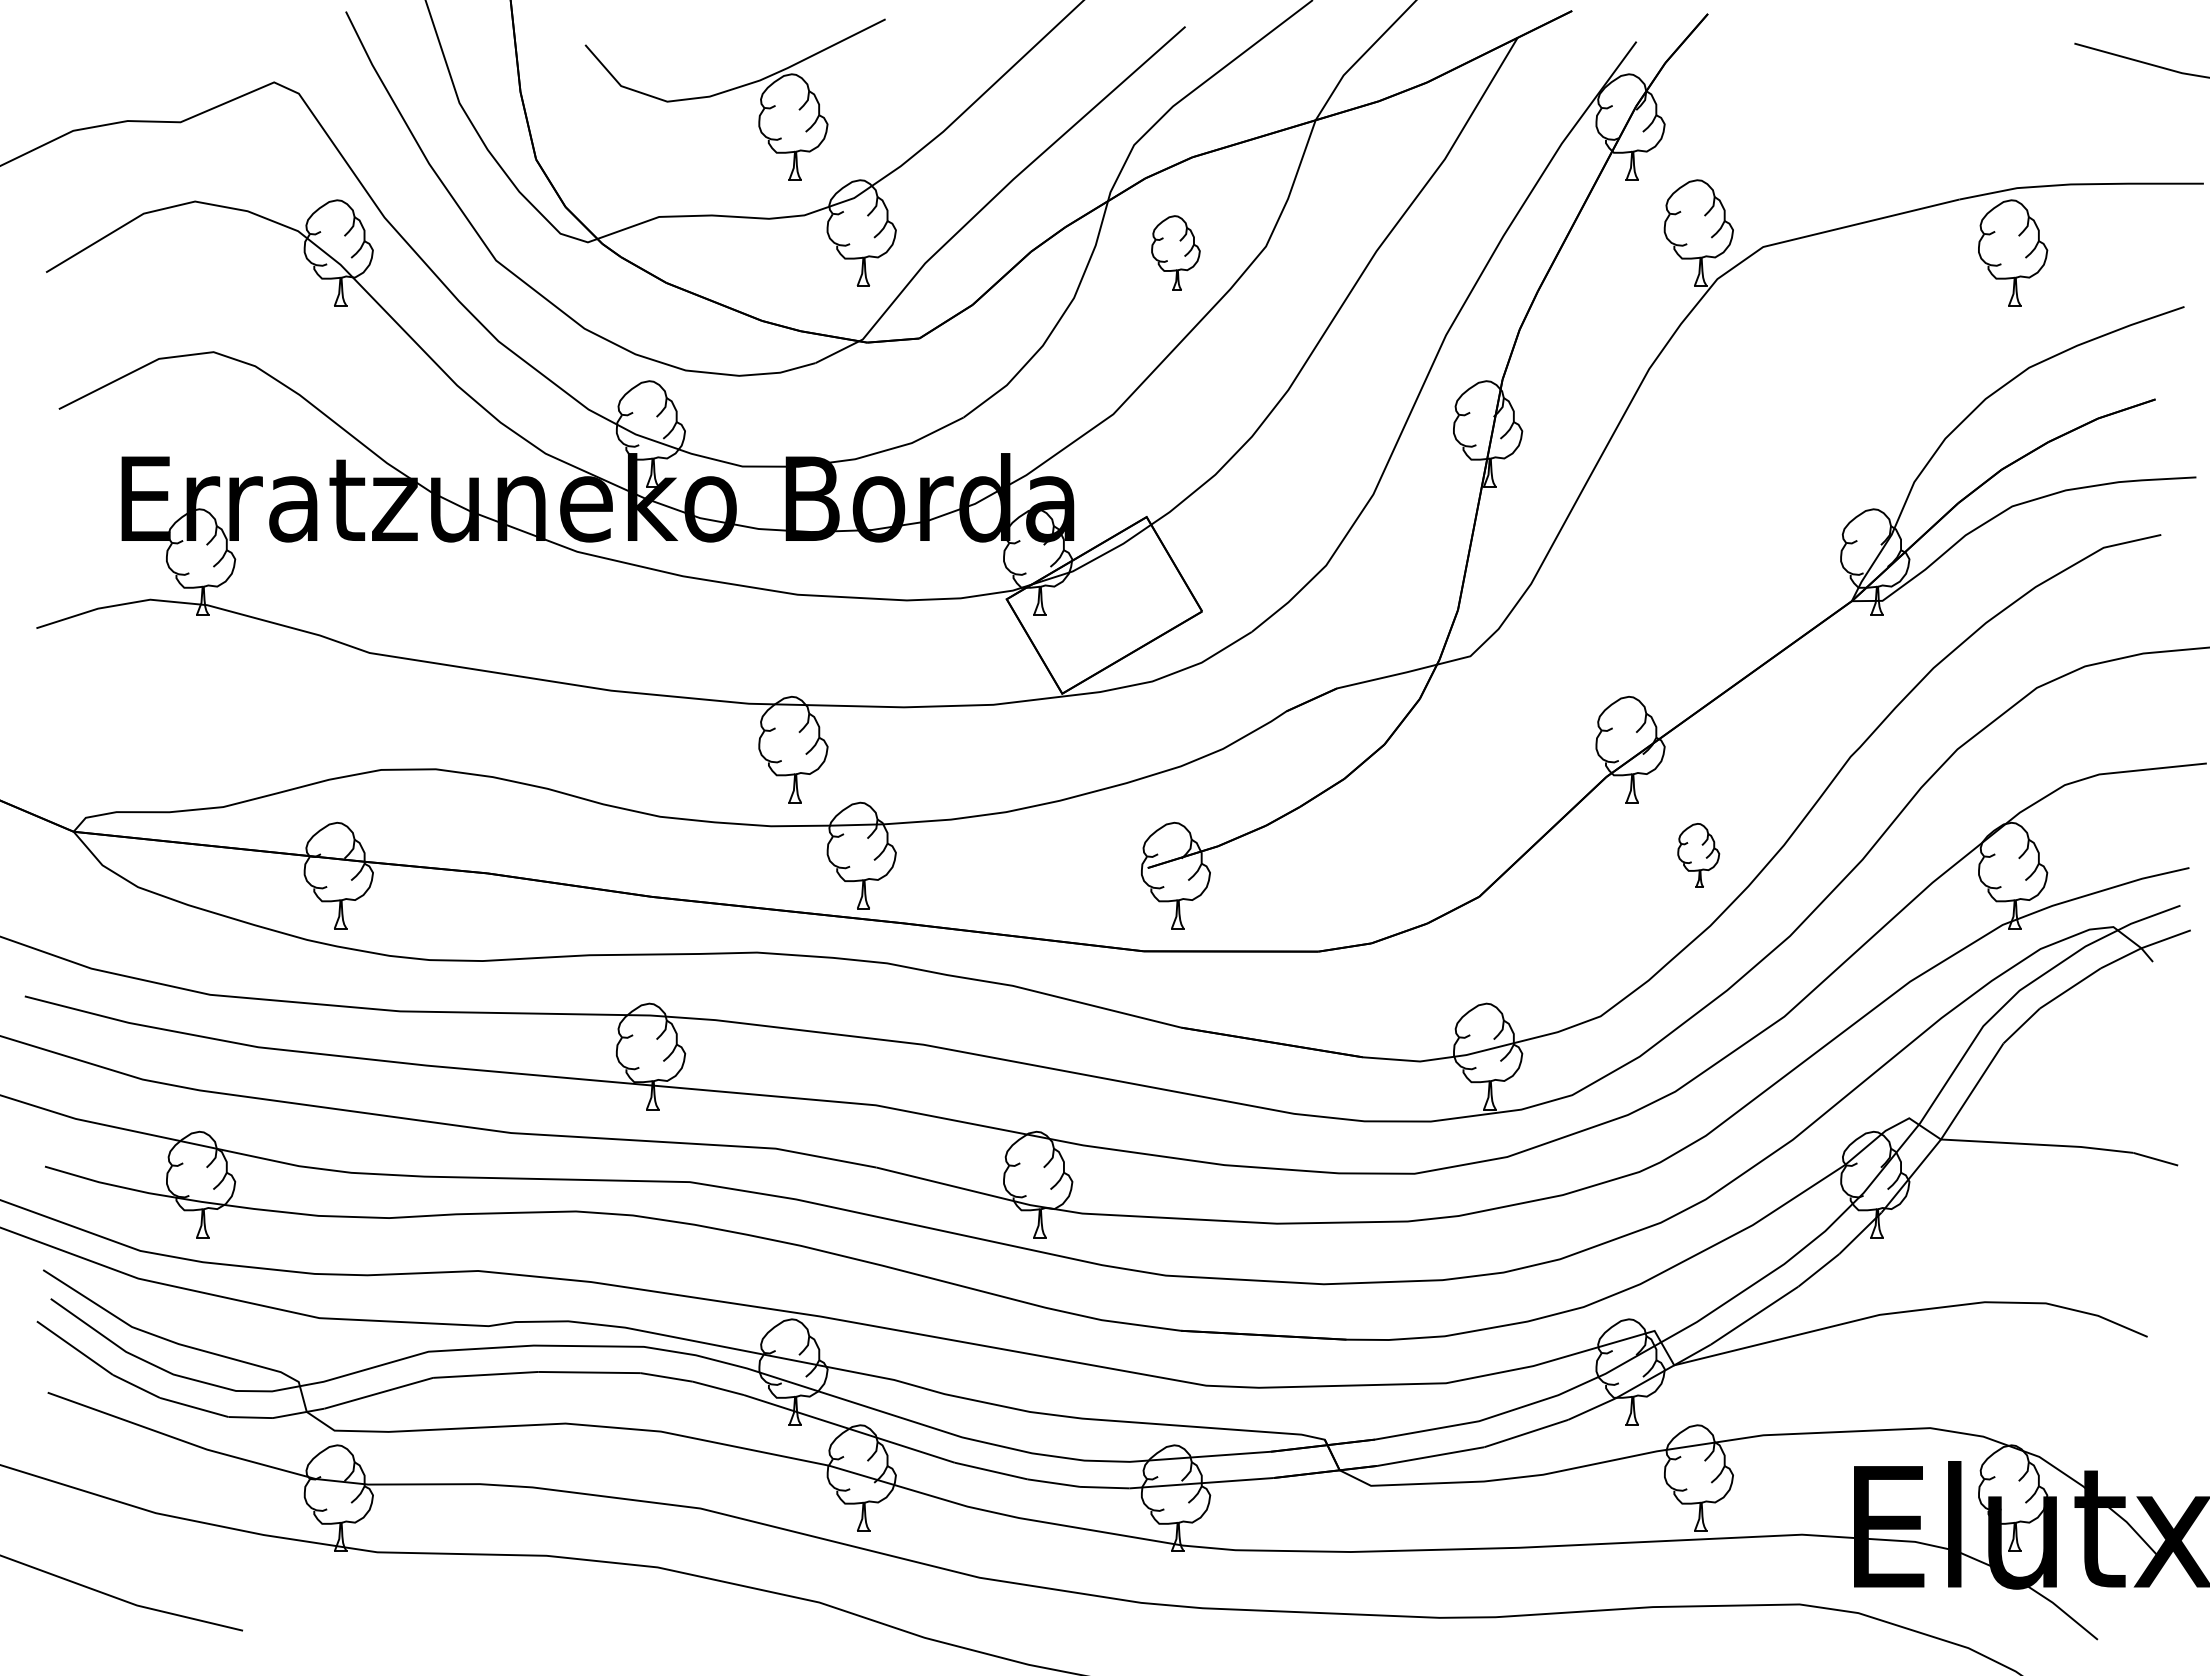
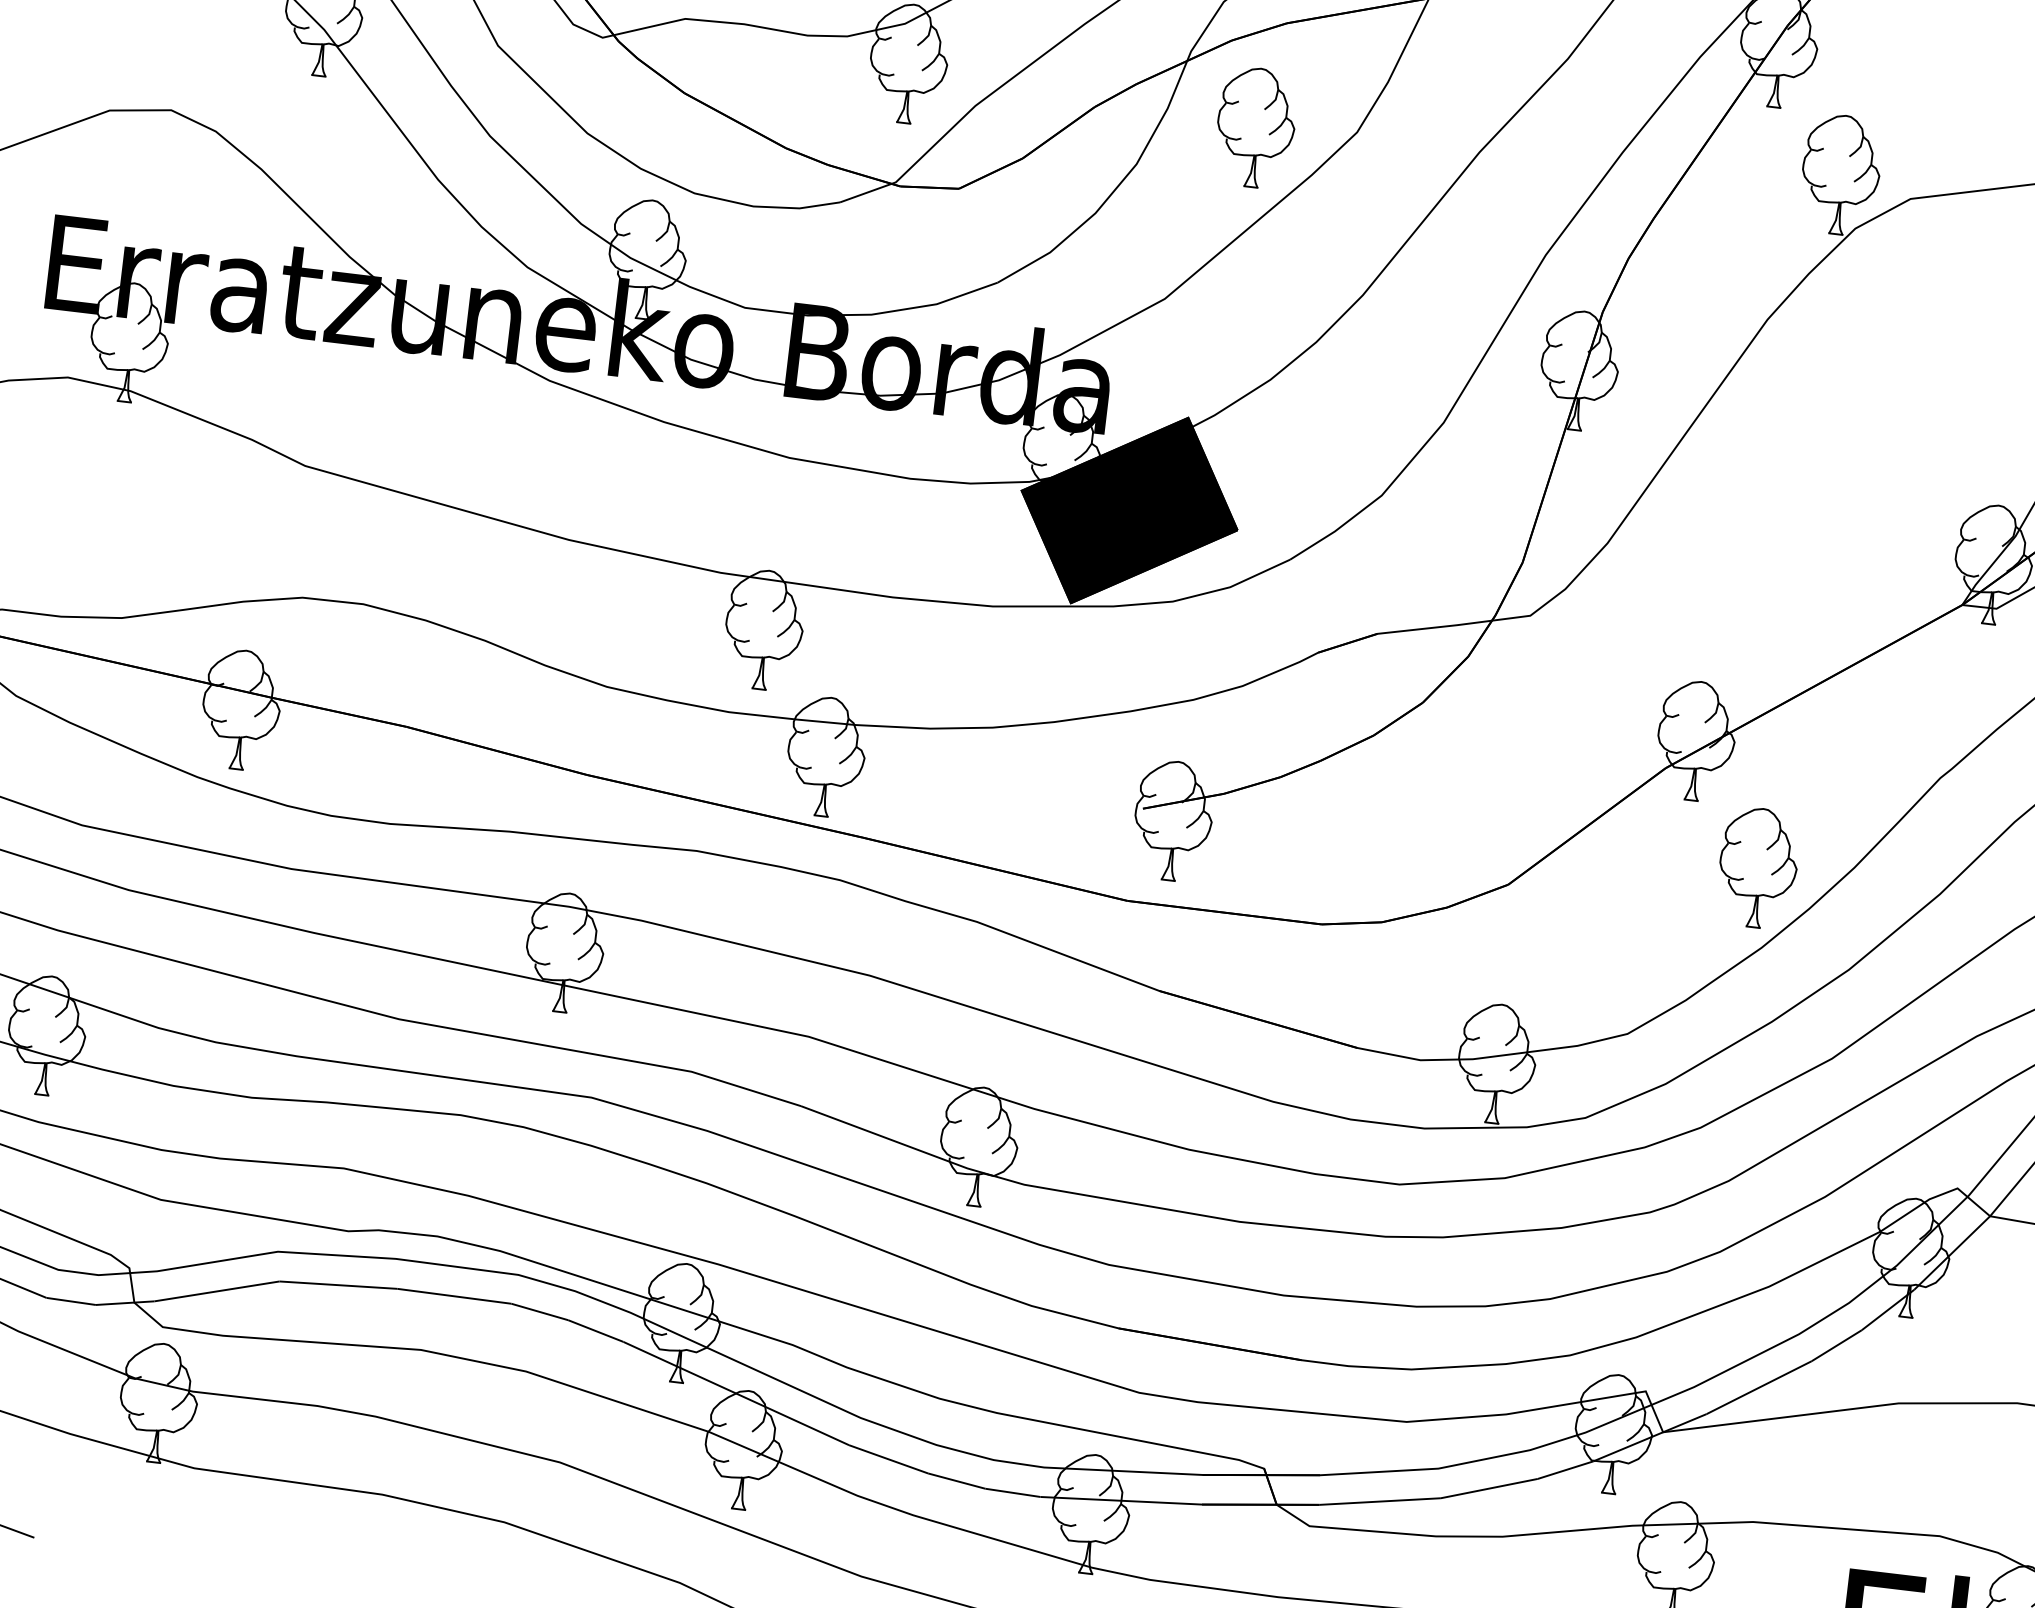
part: (1175, 252) -> (1255, 127), size x1.43
fill: (1104, 605) -> (1129, 510), added
part: (1698, 855) -> (1757, 867), size x1.67

